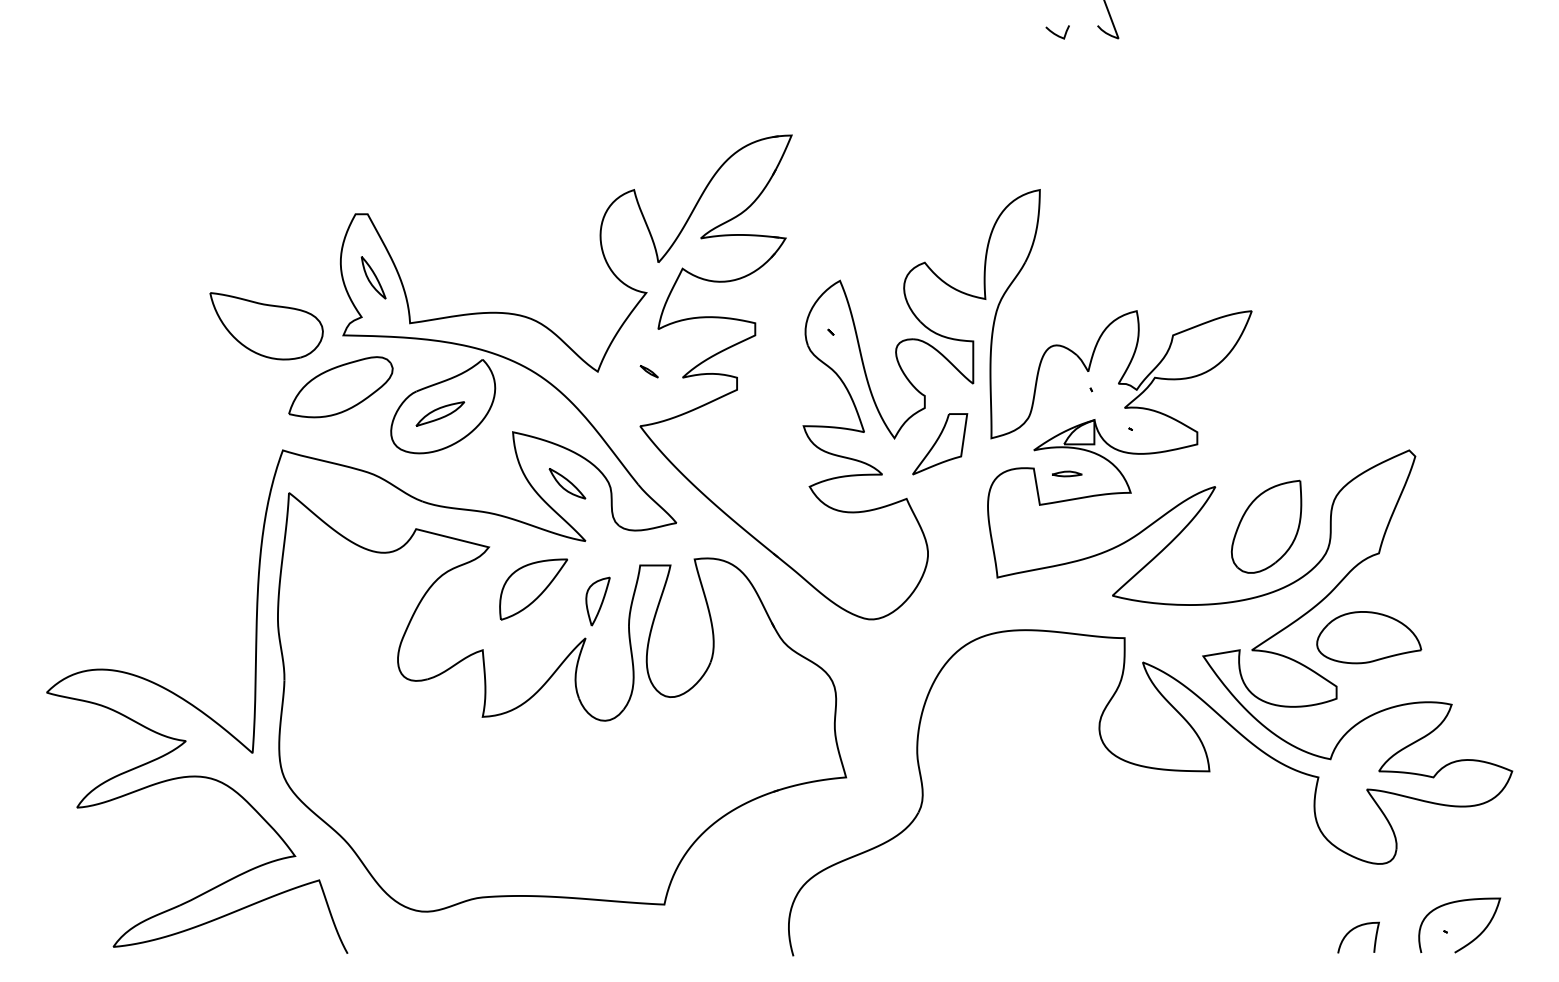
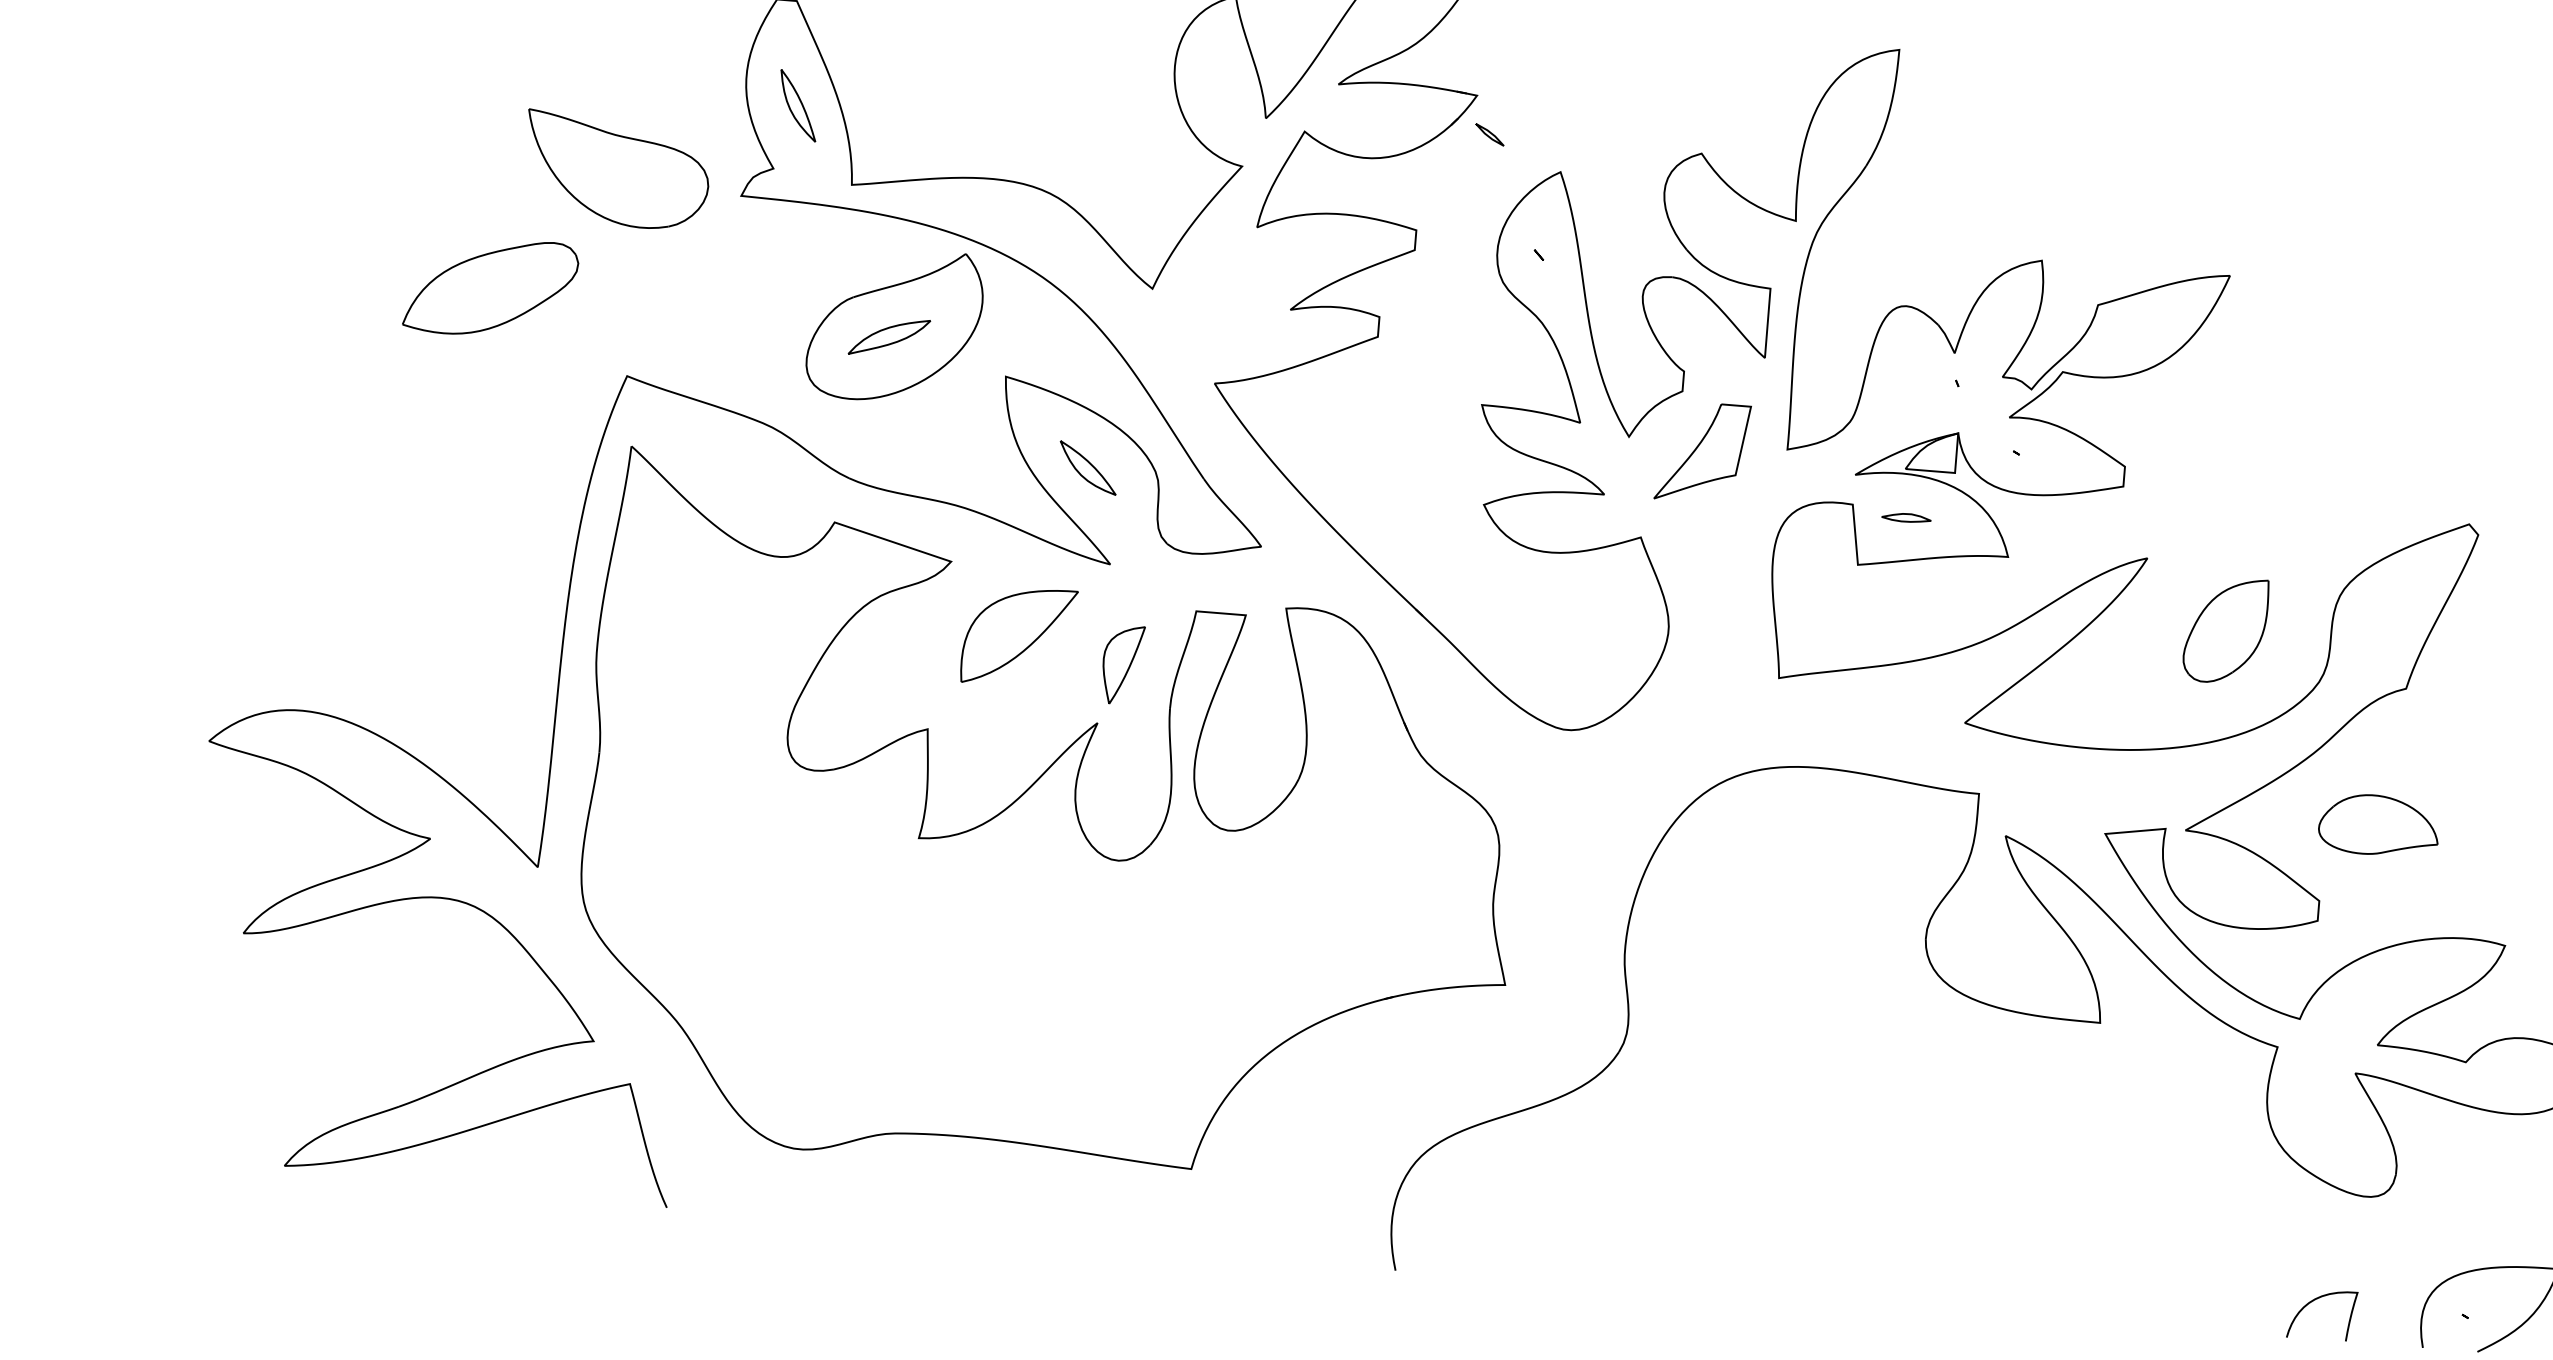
part: (648, 371) -> (1488, 134), moved
part: (340, 387) -> (490, 287), moved
part: (1266, 526) -> (2225, 629), size x0.7
part: (1369, 637) -> (2379, 825), size x0.7

